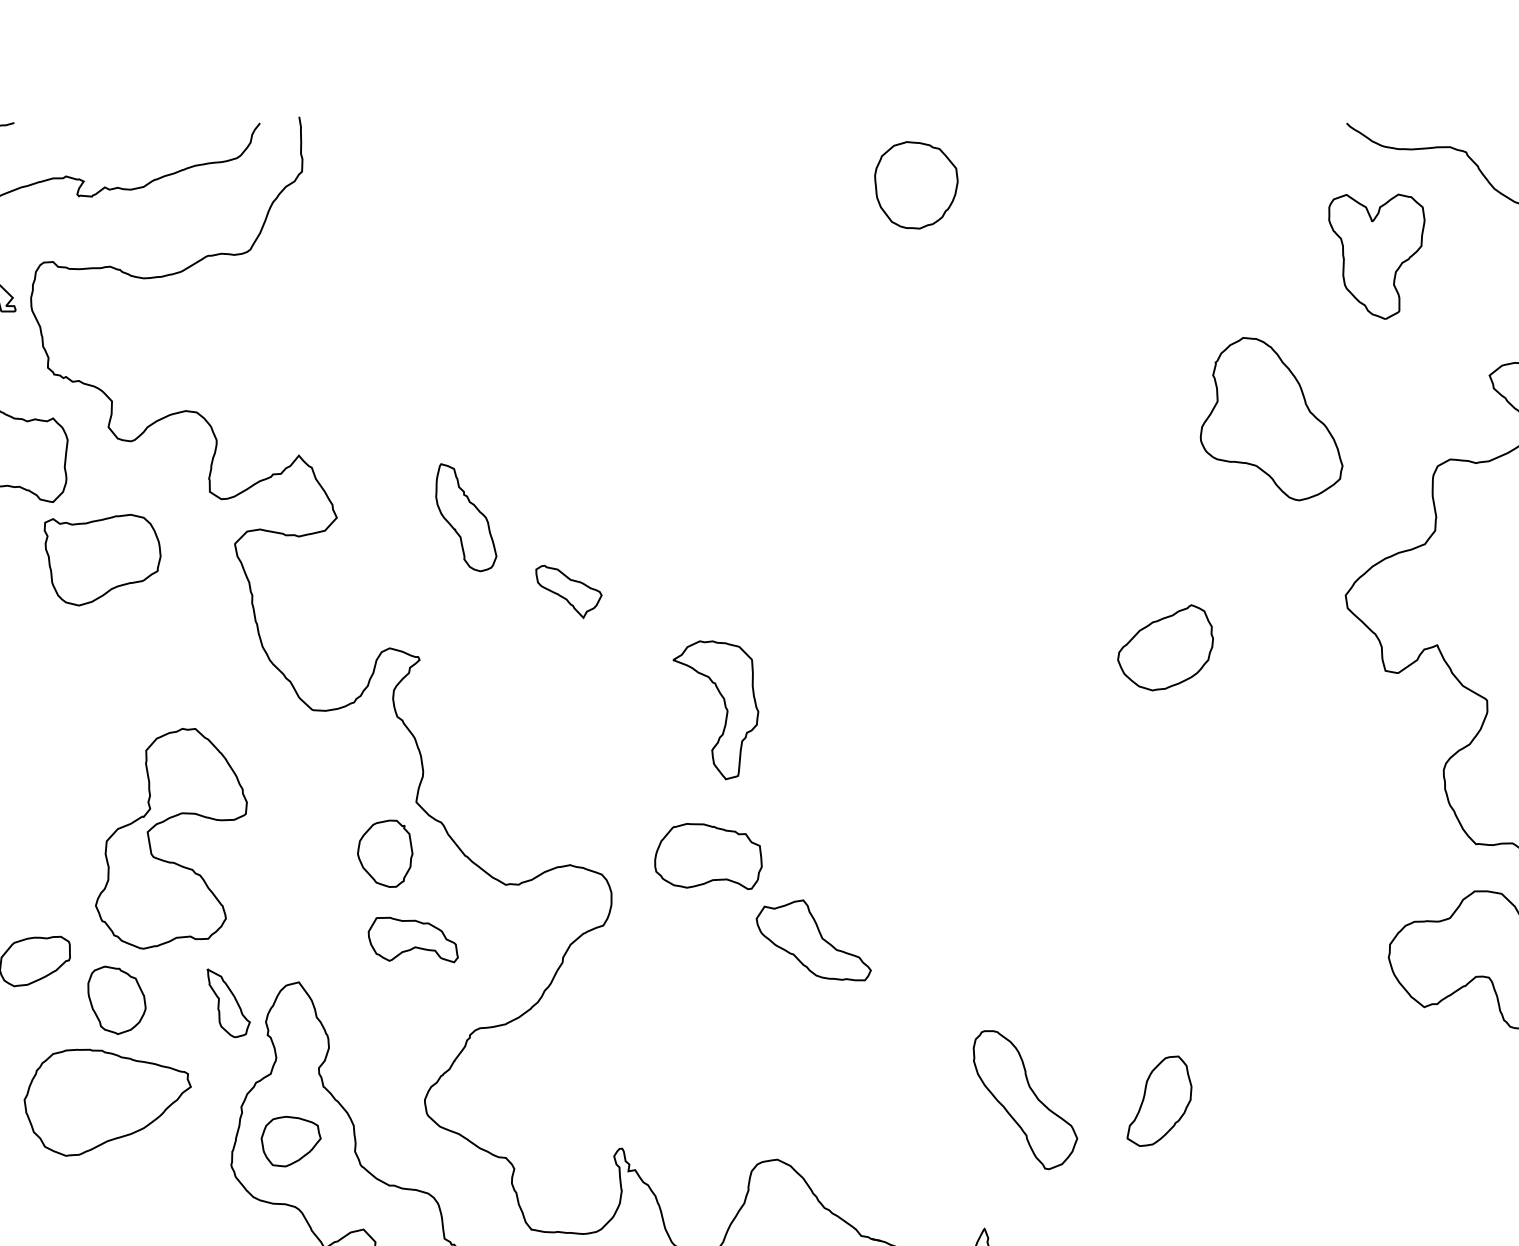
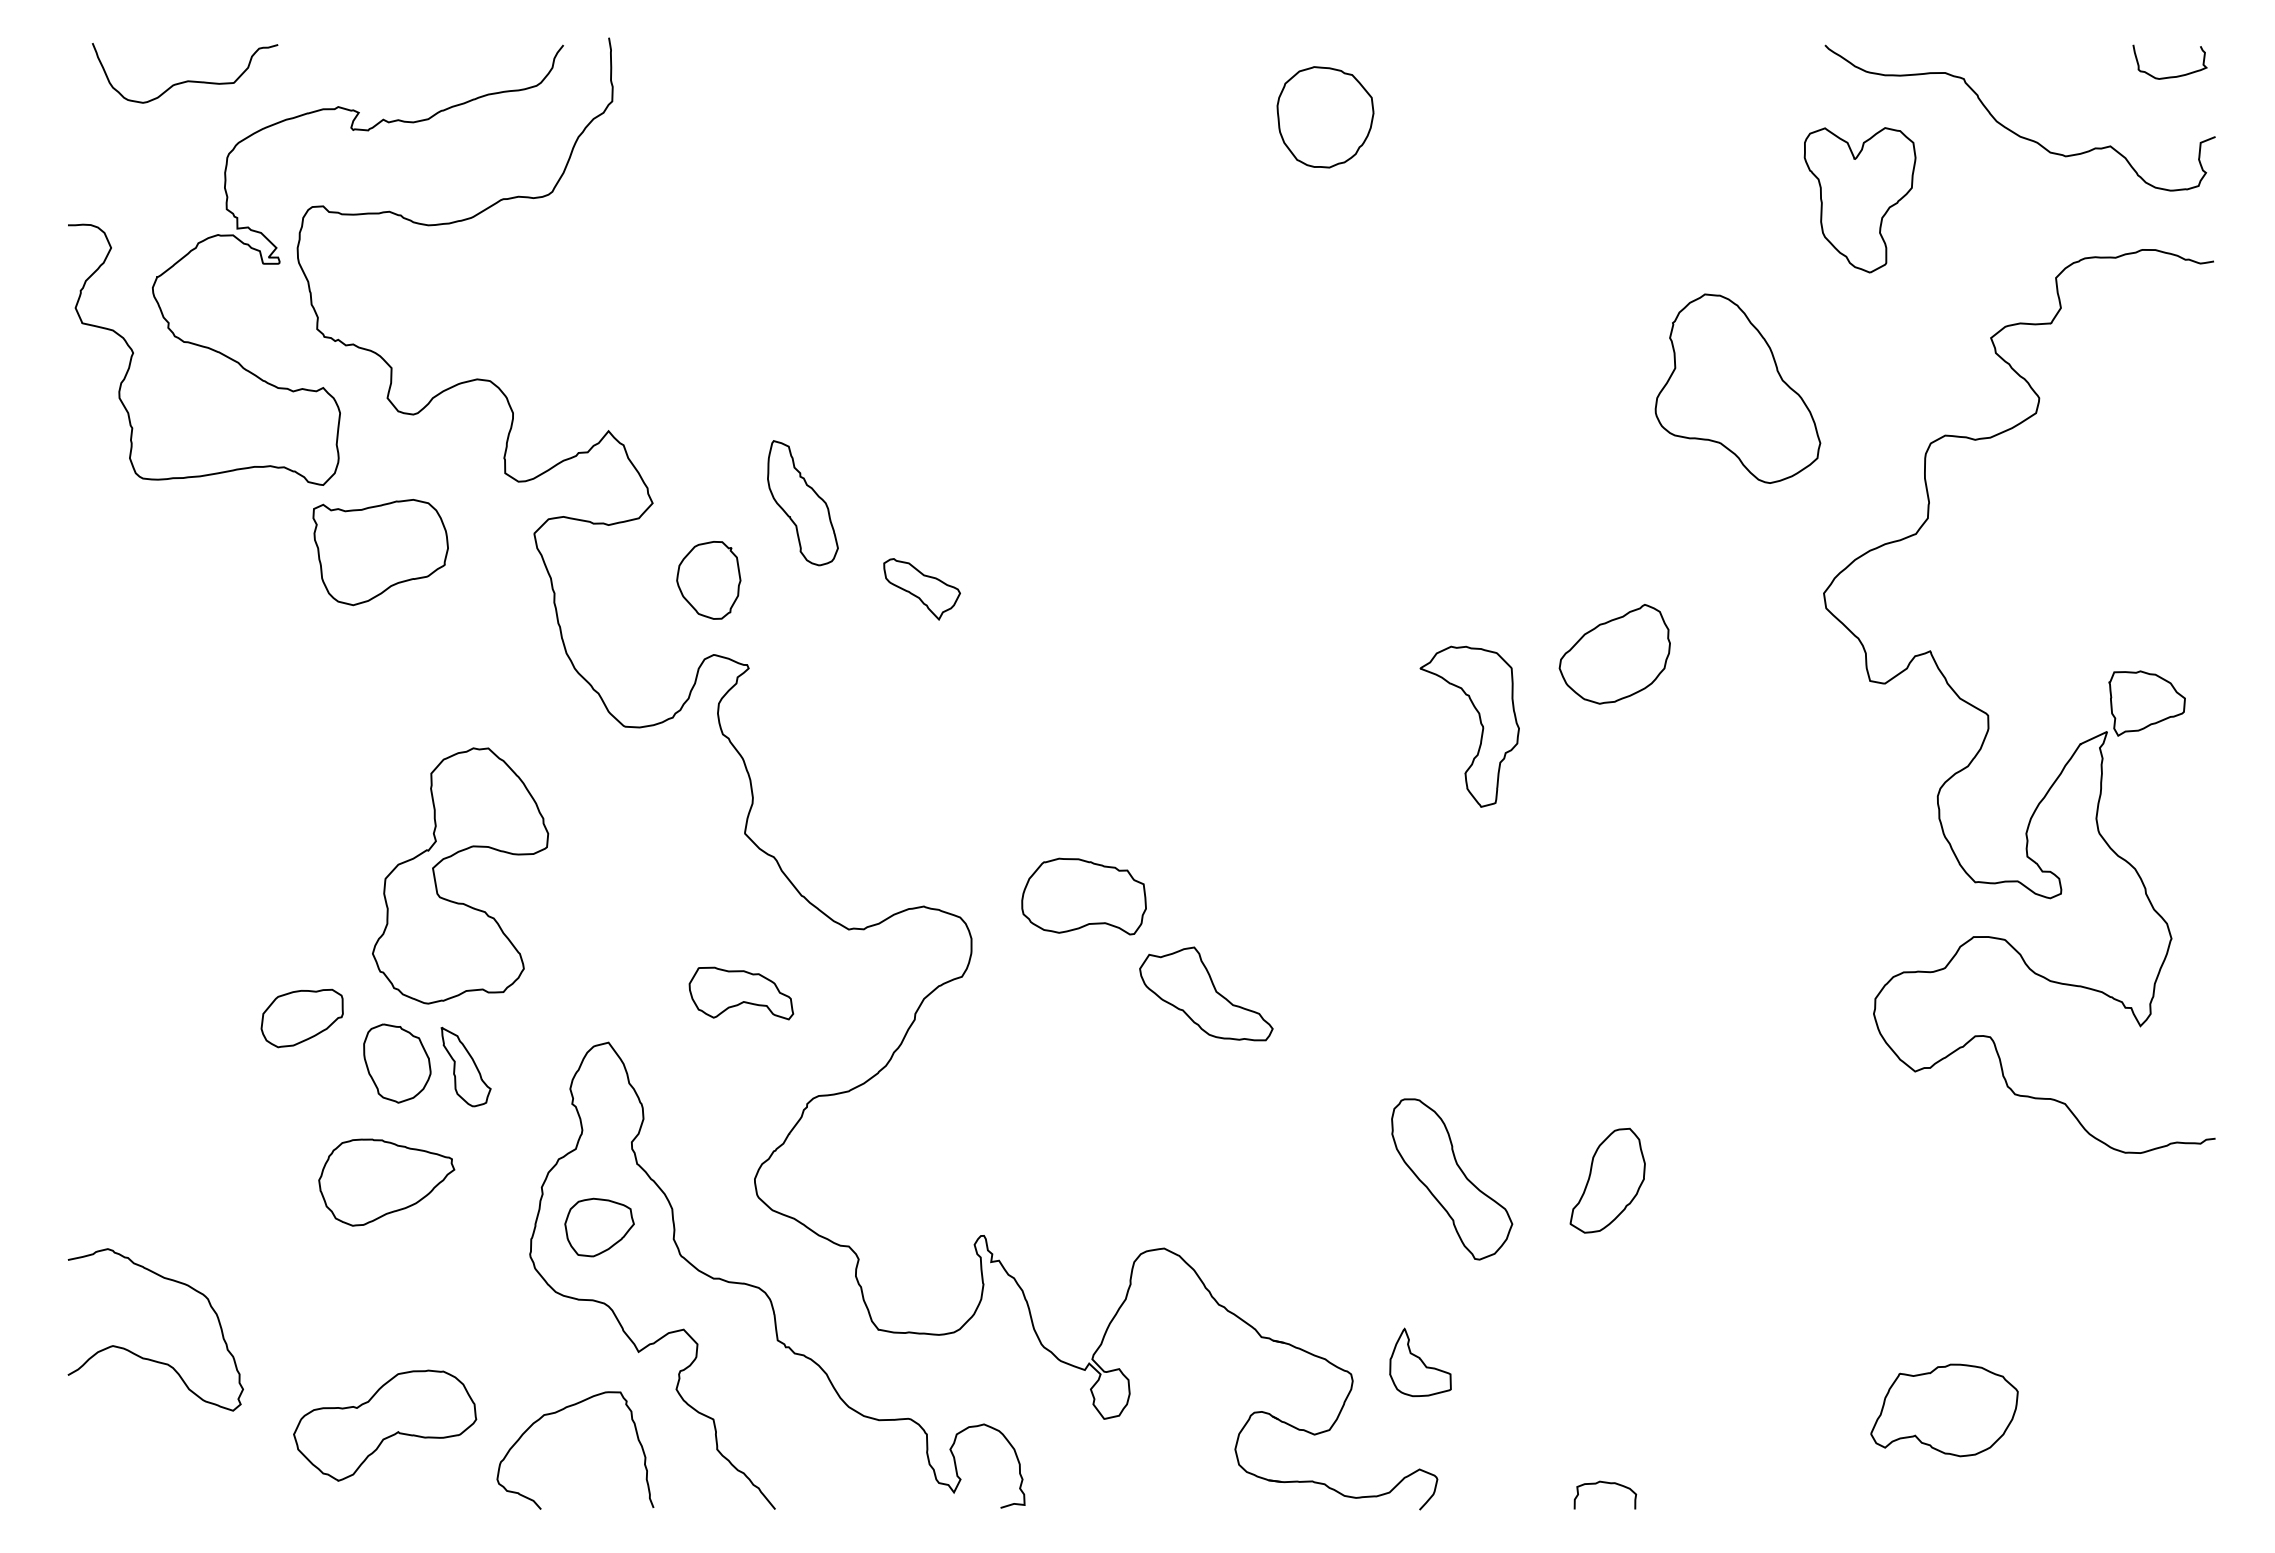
part: (724, 705) -> (1479, 721), moved
part: (384, 853) -> (708, 580), moved
part: (228, 1002) -> (465, 1066), moved
part: (107, 1102) -> (386, 1182), size x0.7

